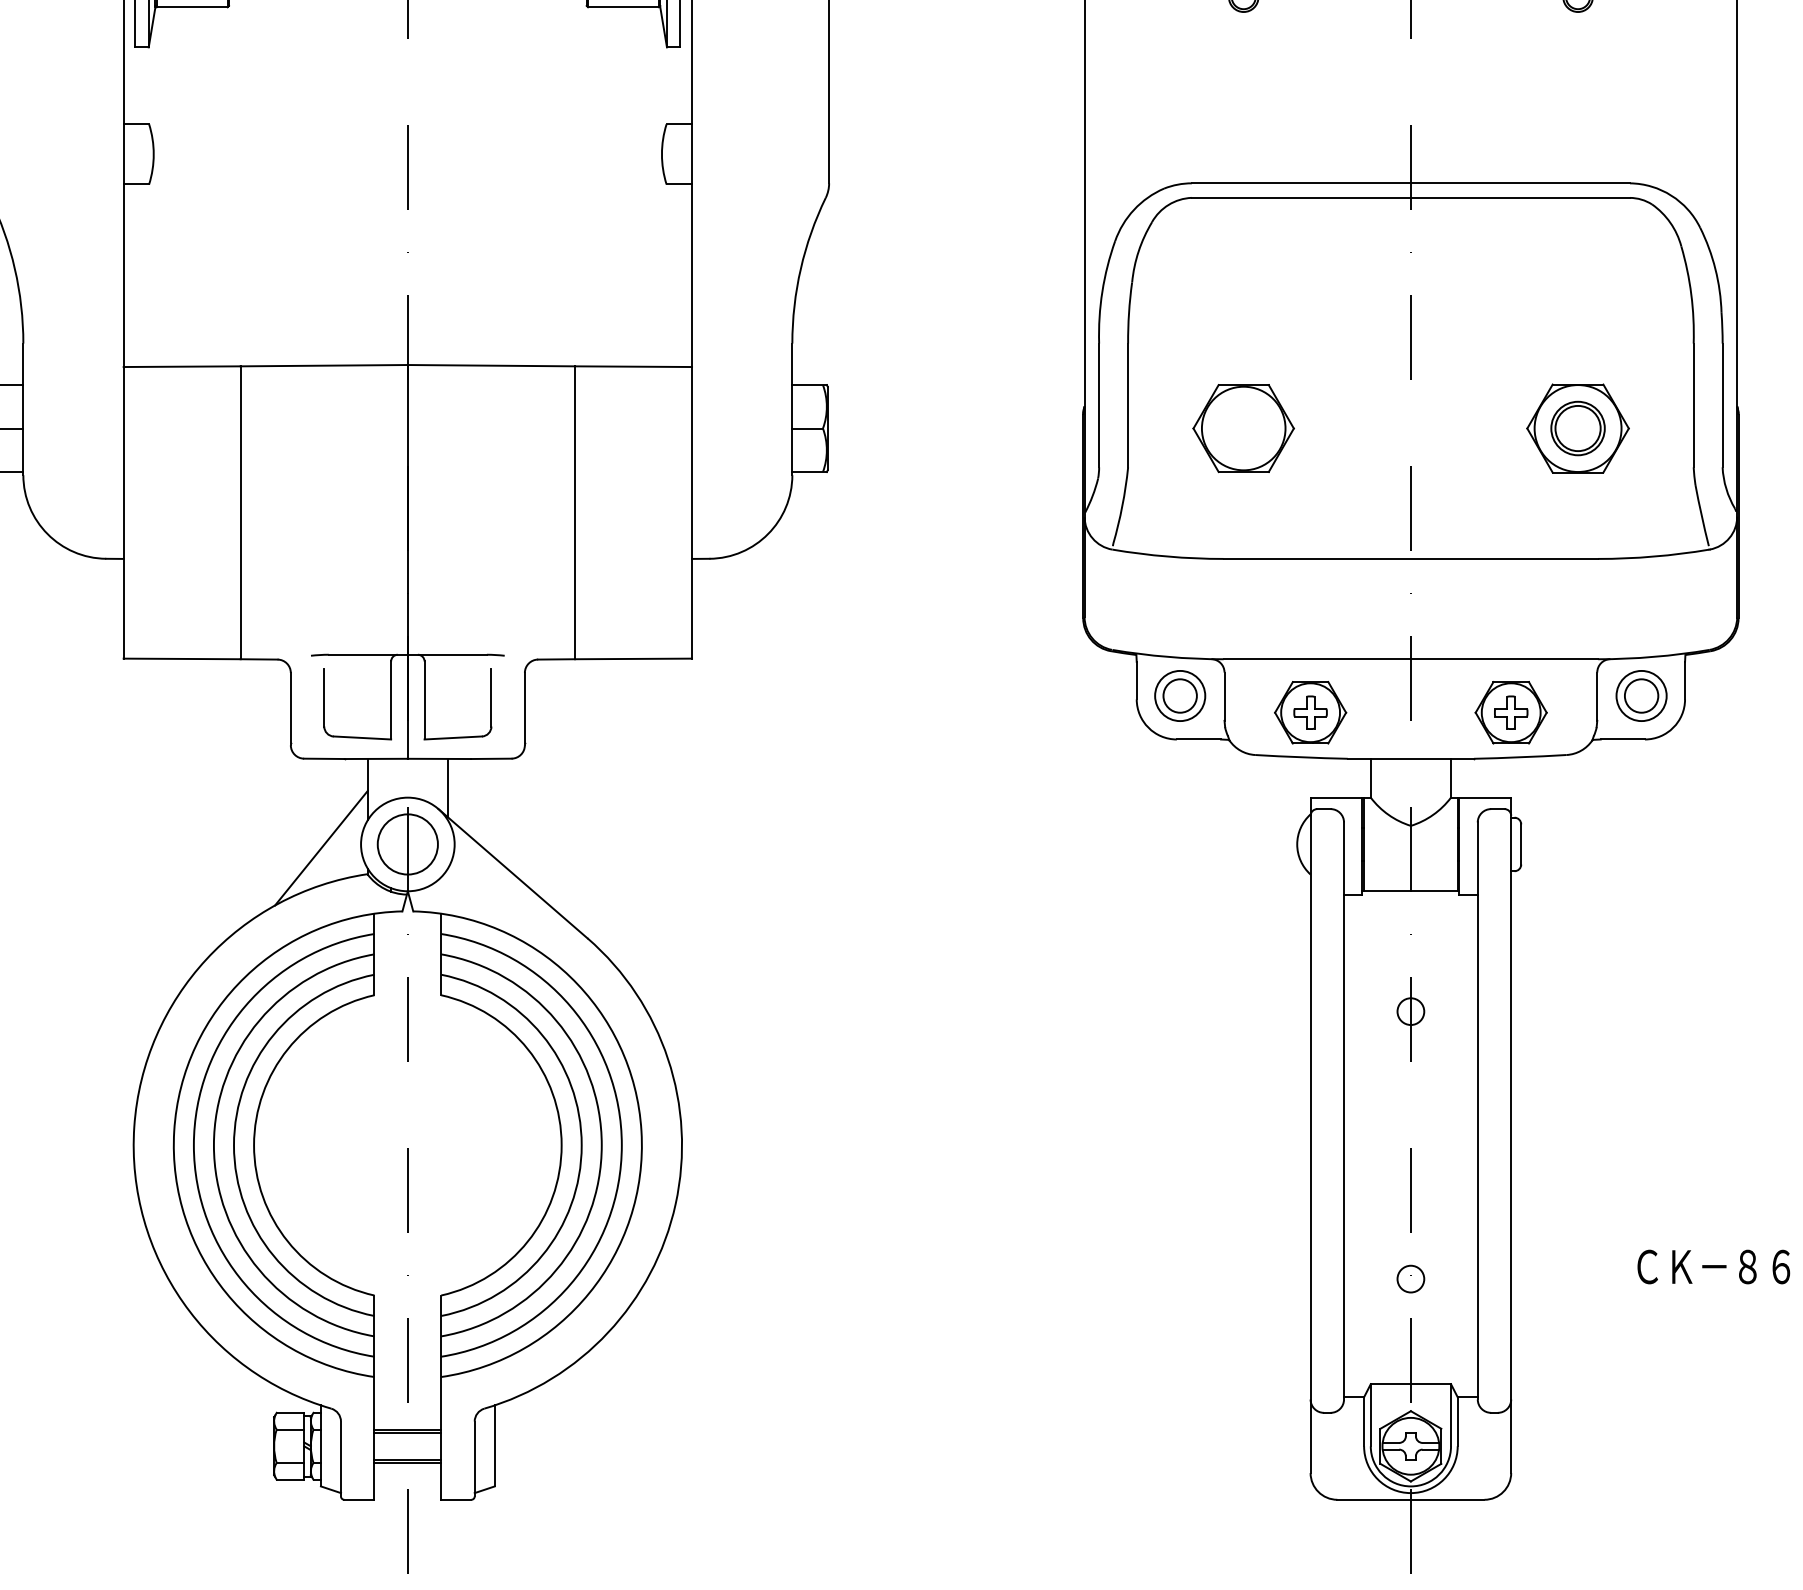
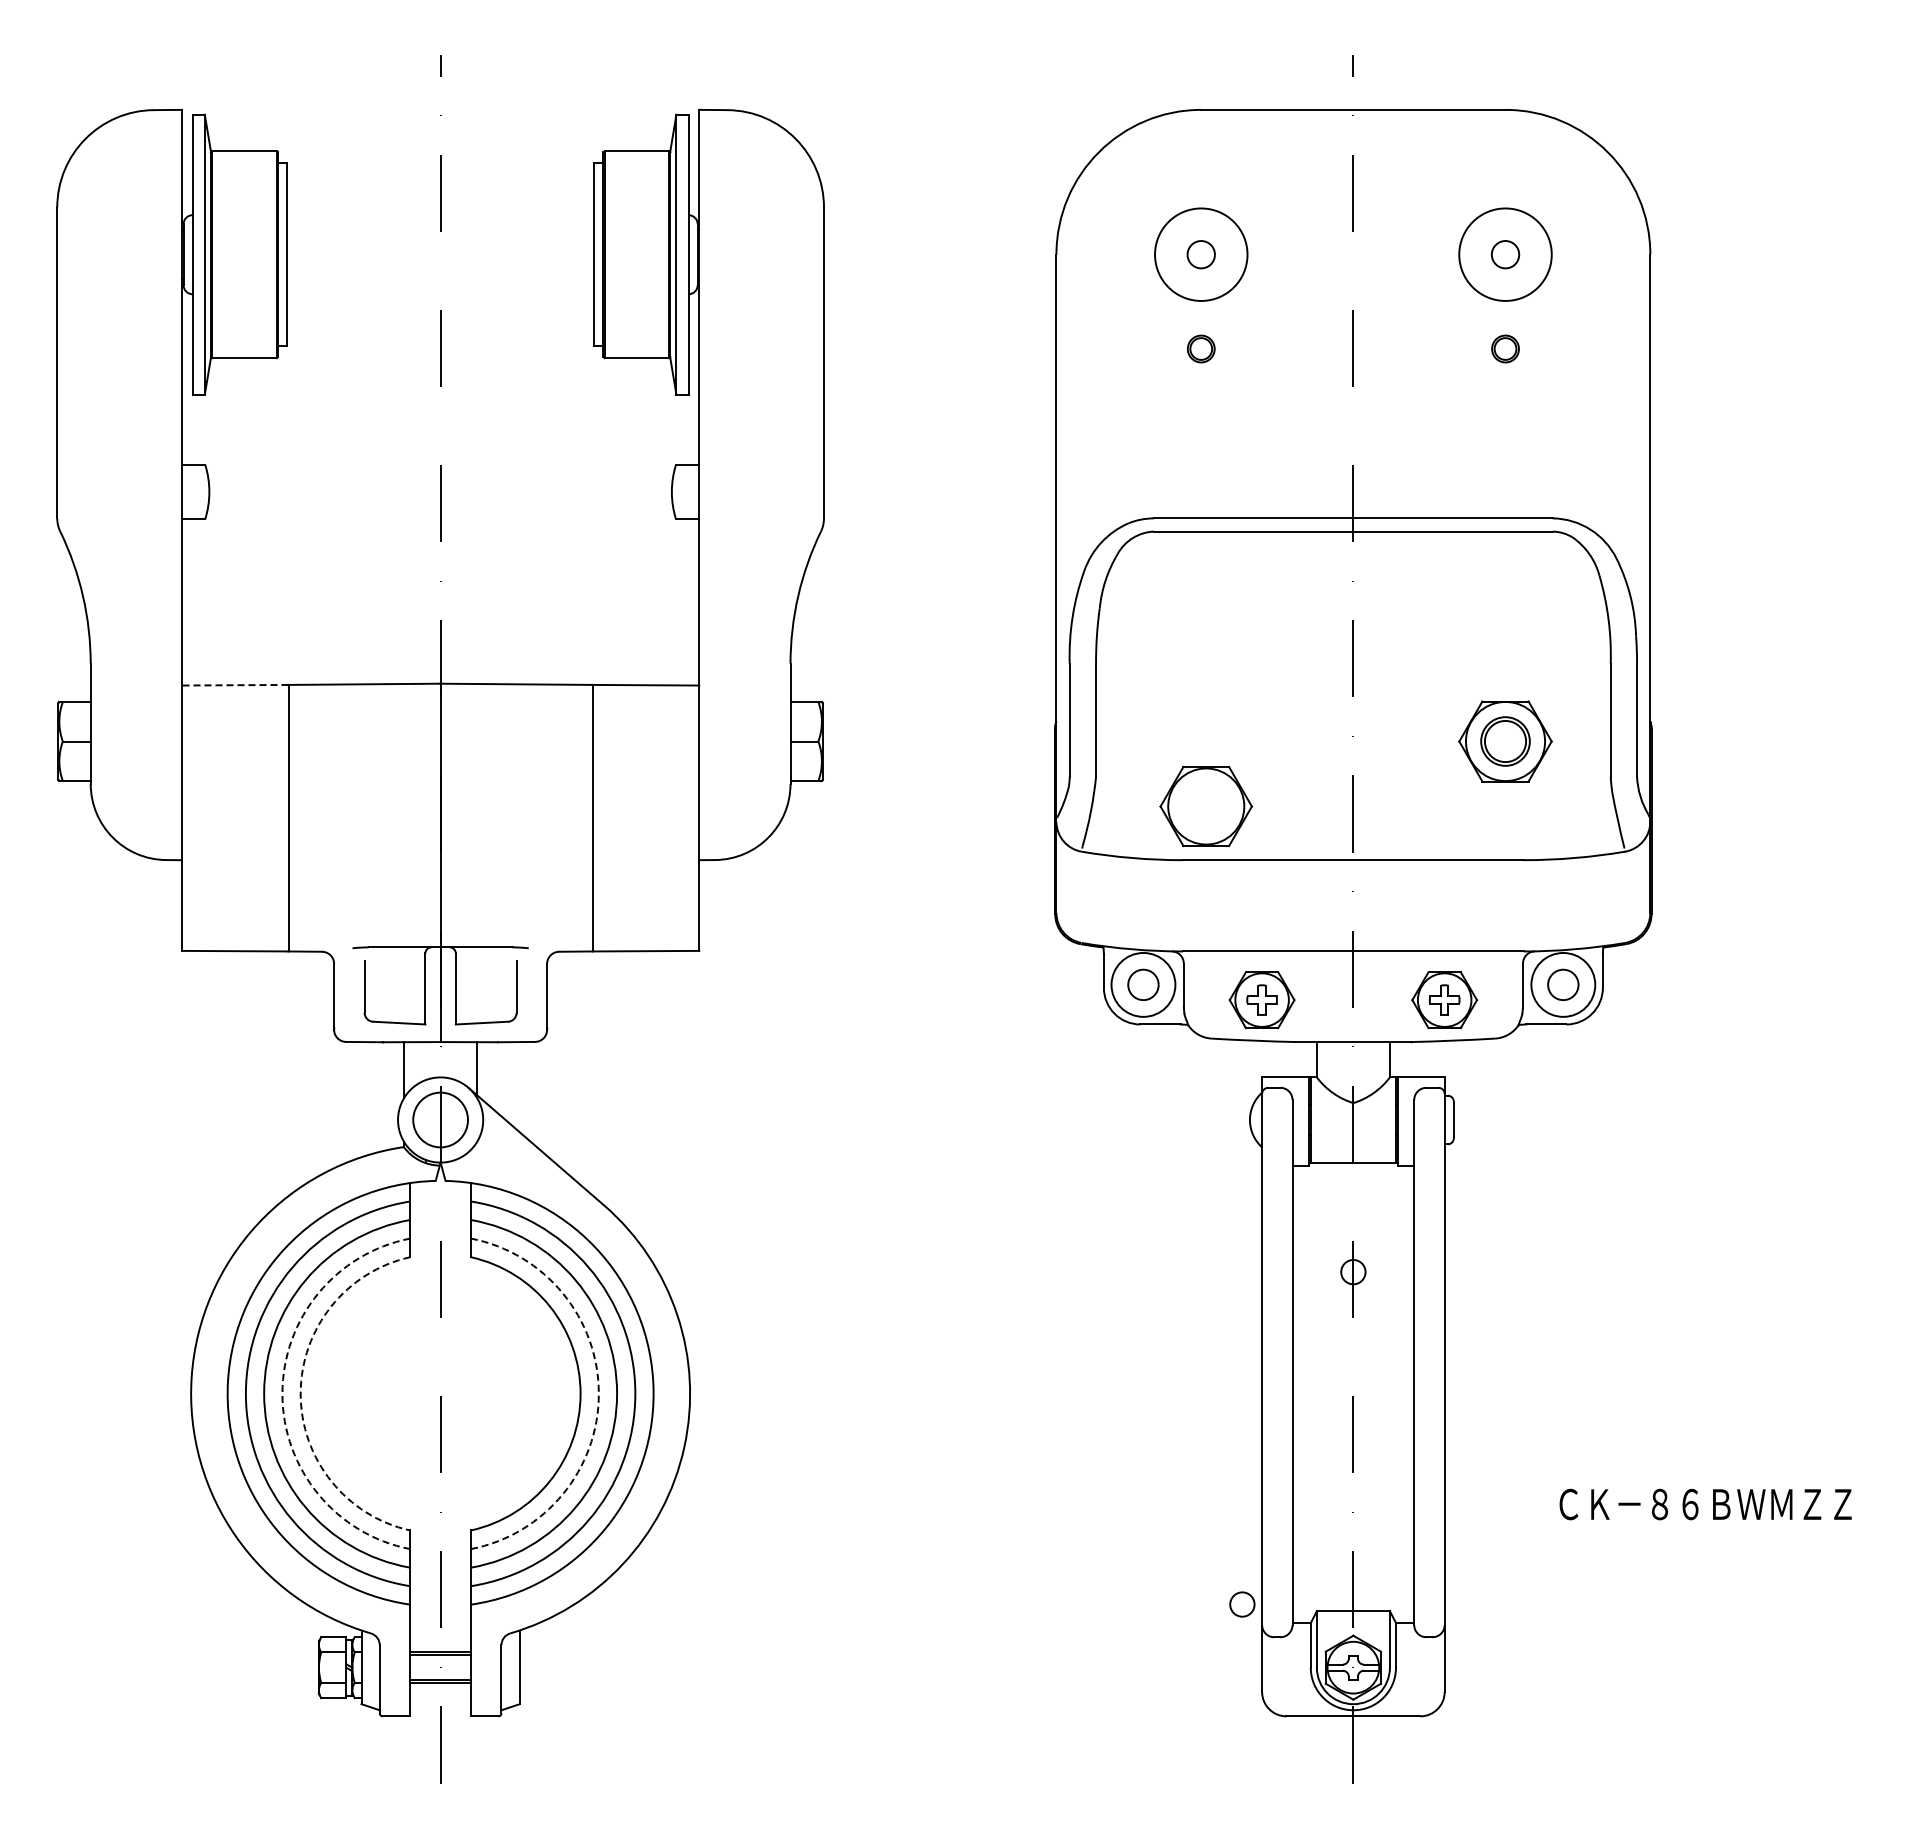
line: (181, 366) -> (234, 685), solid -> dashed
part: (1243, 428) -> (1206, 806), moved
circle: (1180, 695) -> (1143, 984), size x1.4
circle: (1641, 695) -> (1563, 984), size x1.4
line: (320, 848) -> (361, 1123), removed
arc: (234, 1144) -> (282, 1393), solid -> dashed
arc: (253, 1144) -> (300, 1393), solid -> dashed
arc: (581, 1144) -> (598, 1393), solid -> dashed
circle: (1411, 1279) -> (1242, 1604), moved

